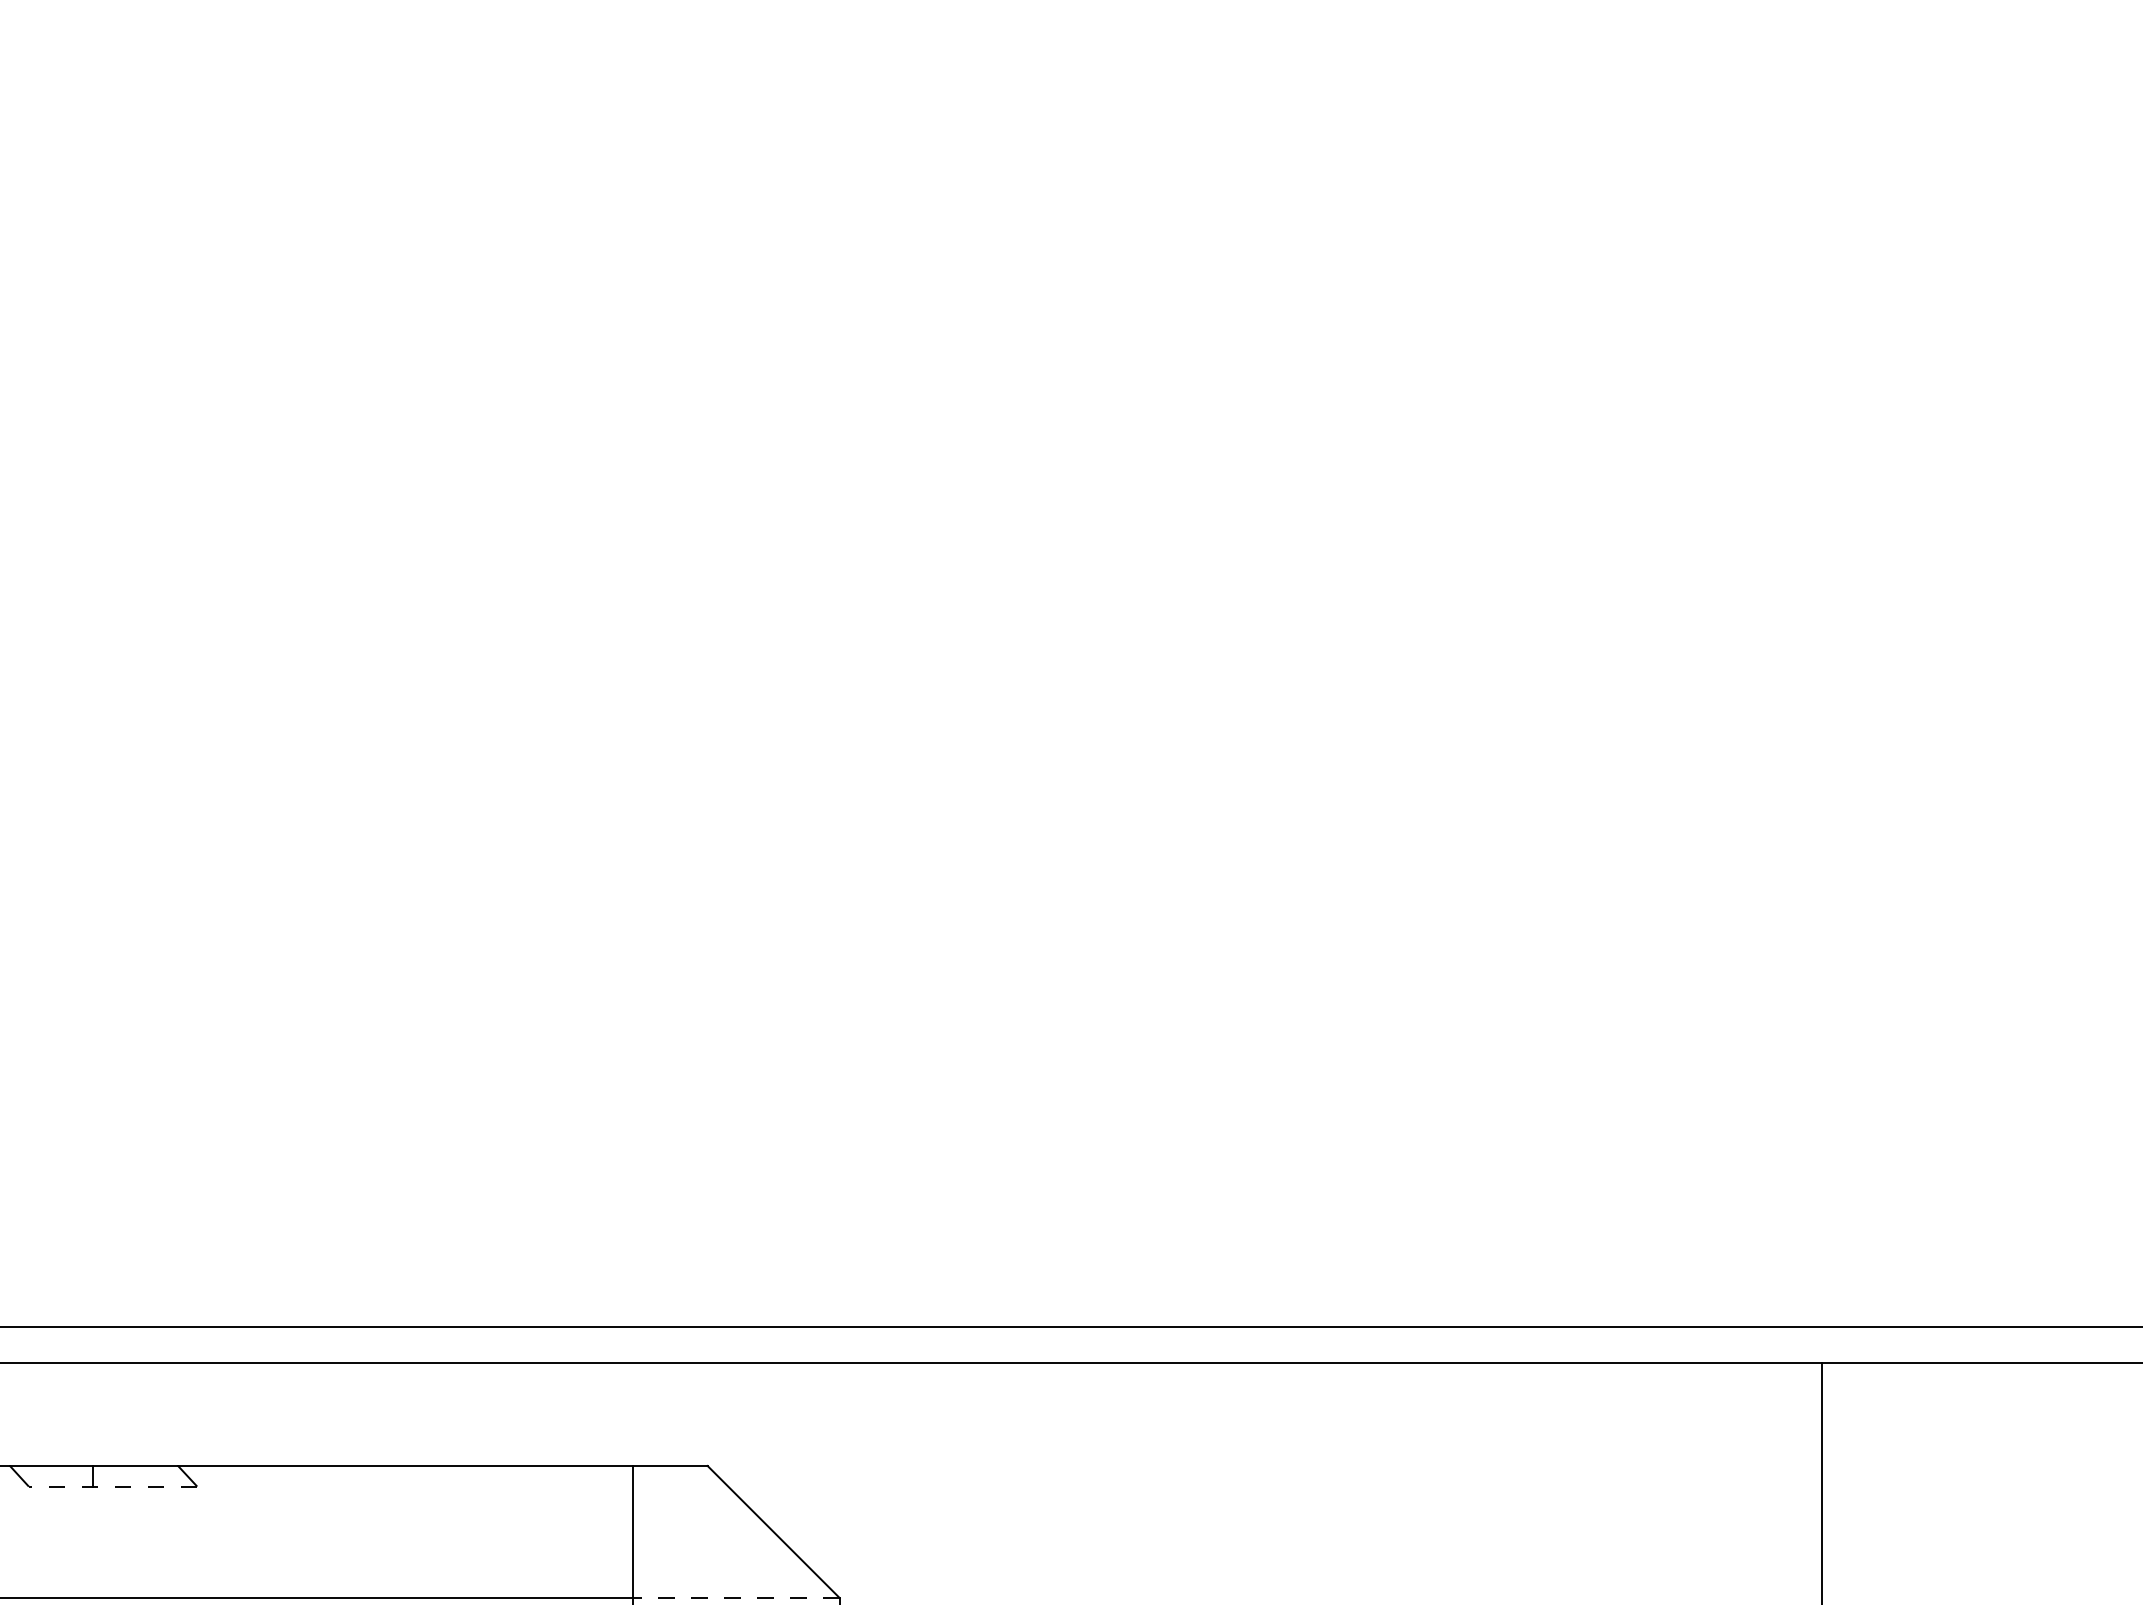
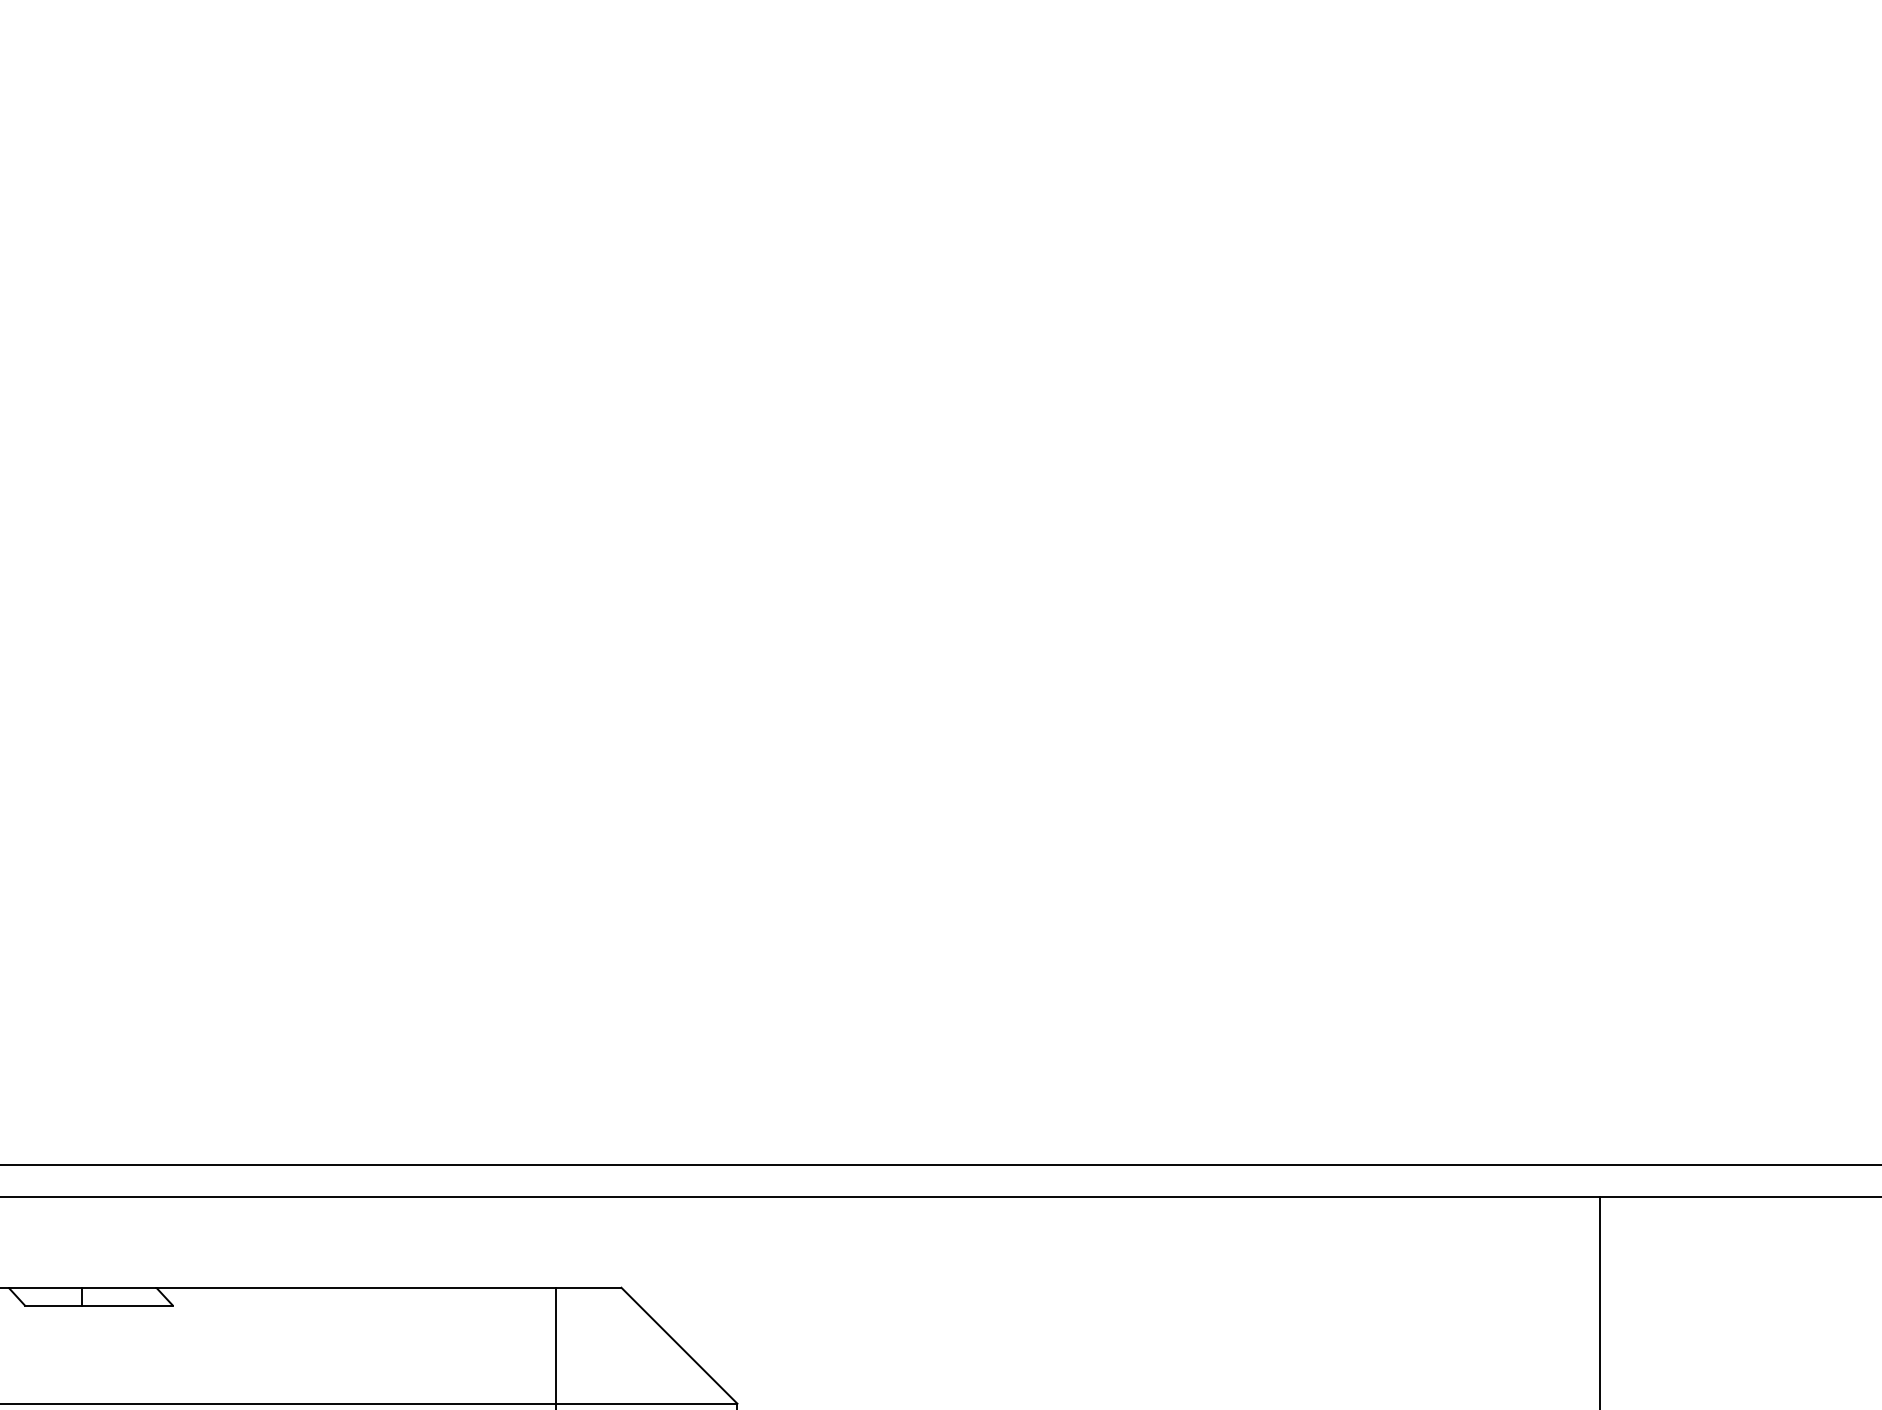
line: (112, 1486) -> (98, 1305), dashed -> solid
line: (736, 1598) -> (646, 1404), dashed -> solid

